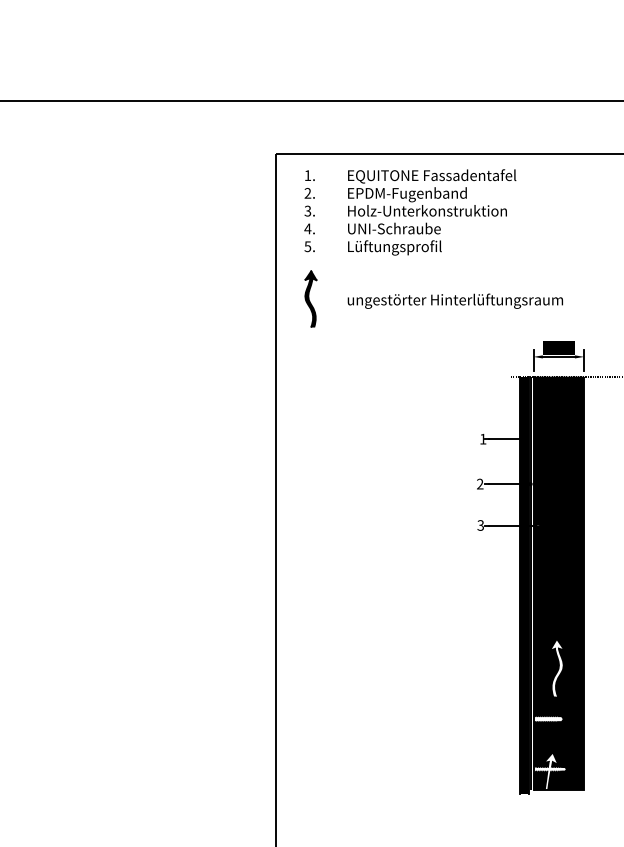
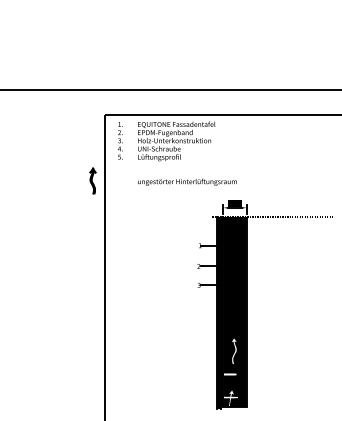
part: (309, 297) -> (92, 180), moved

